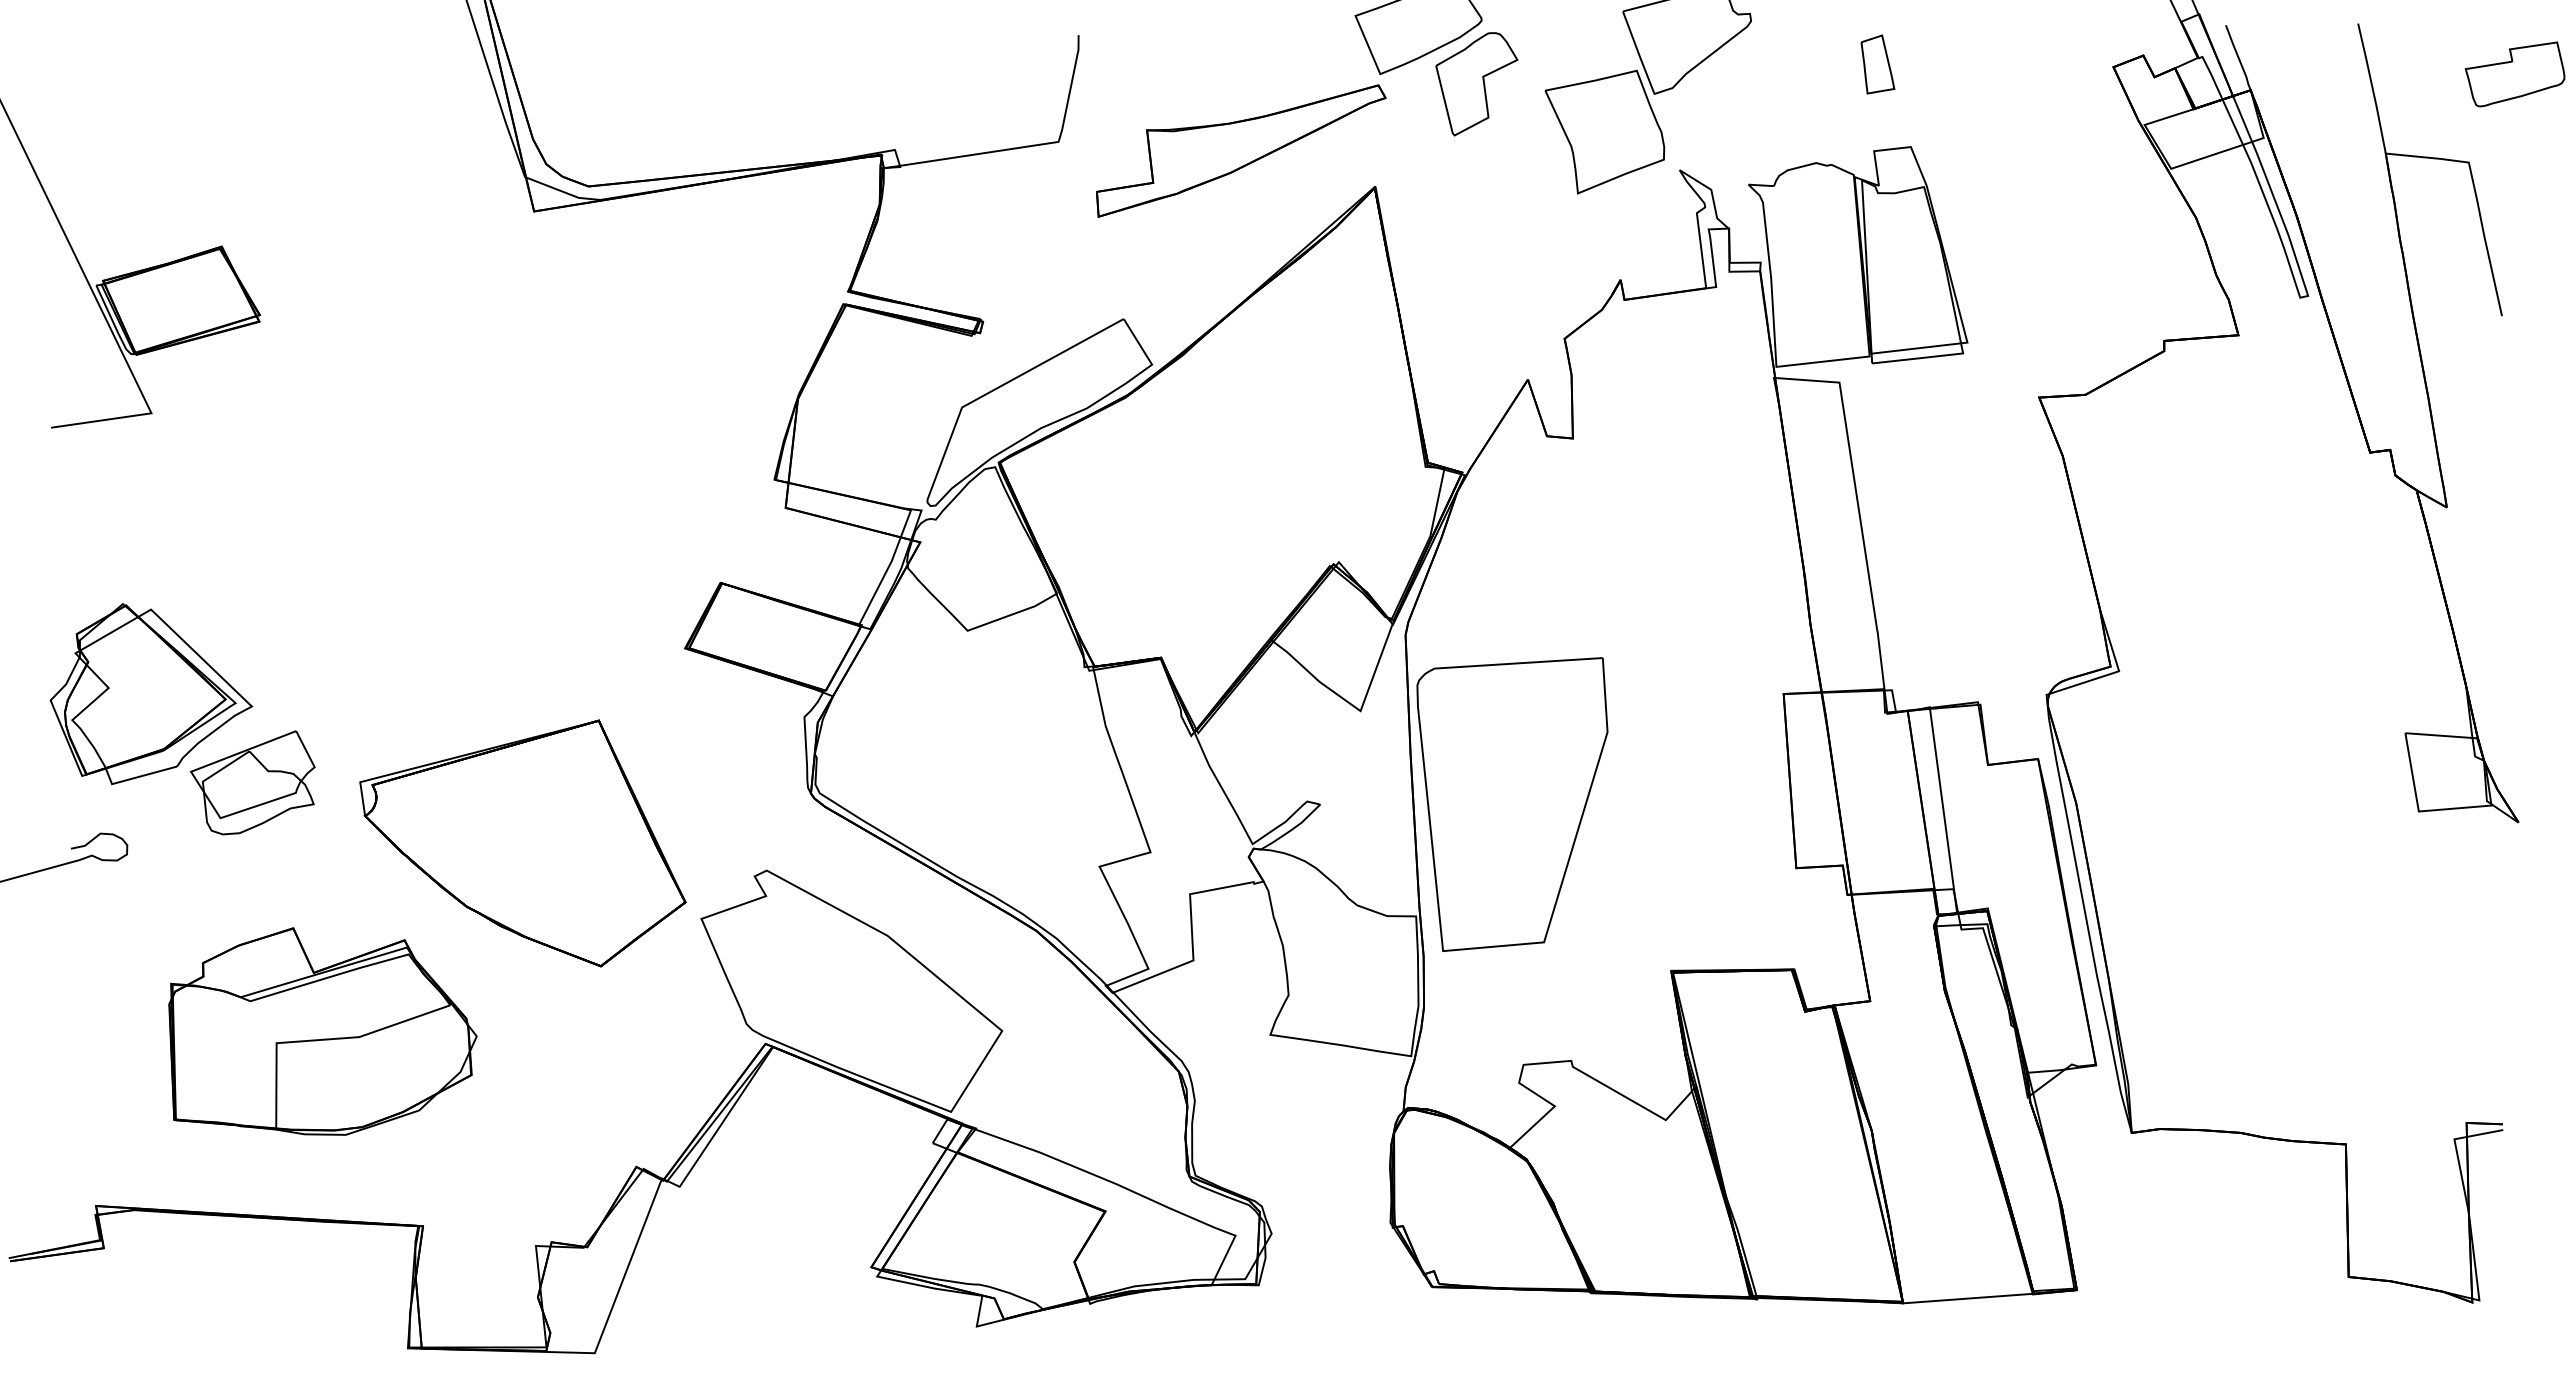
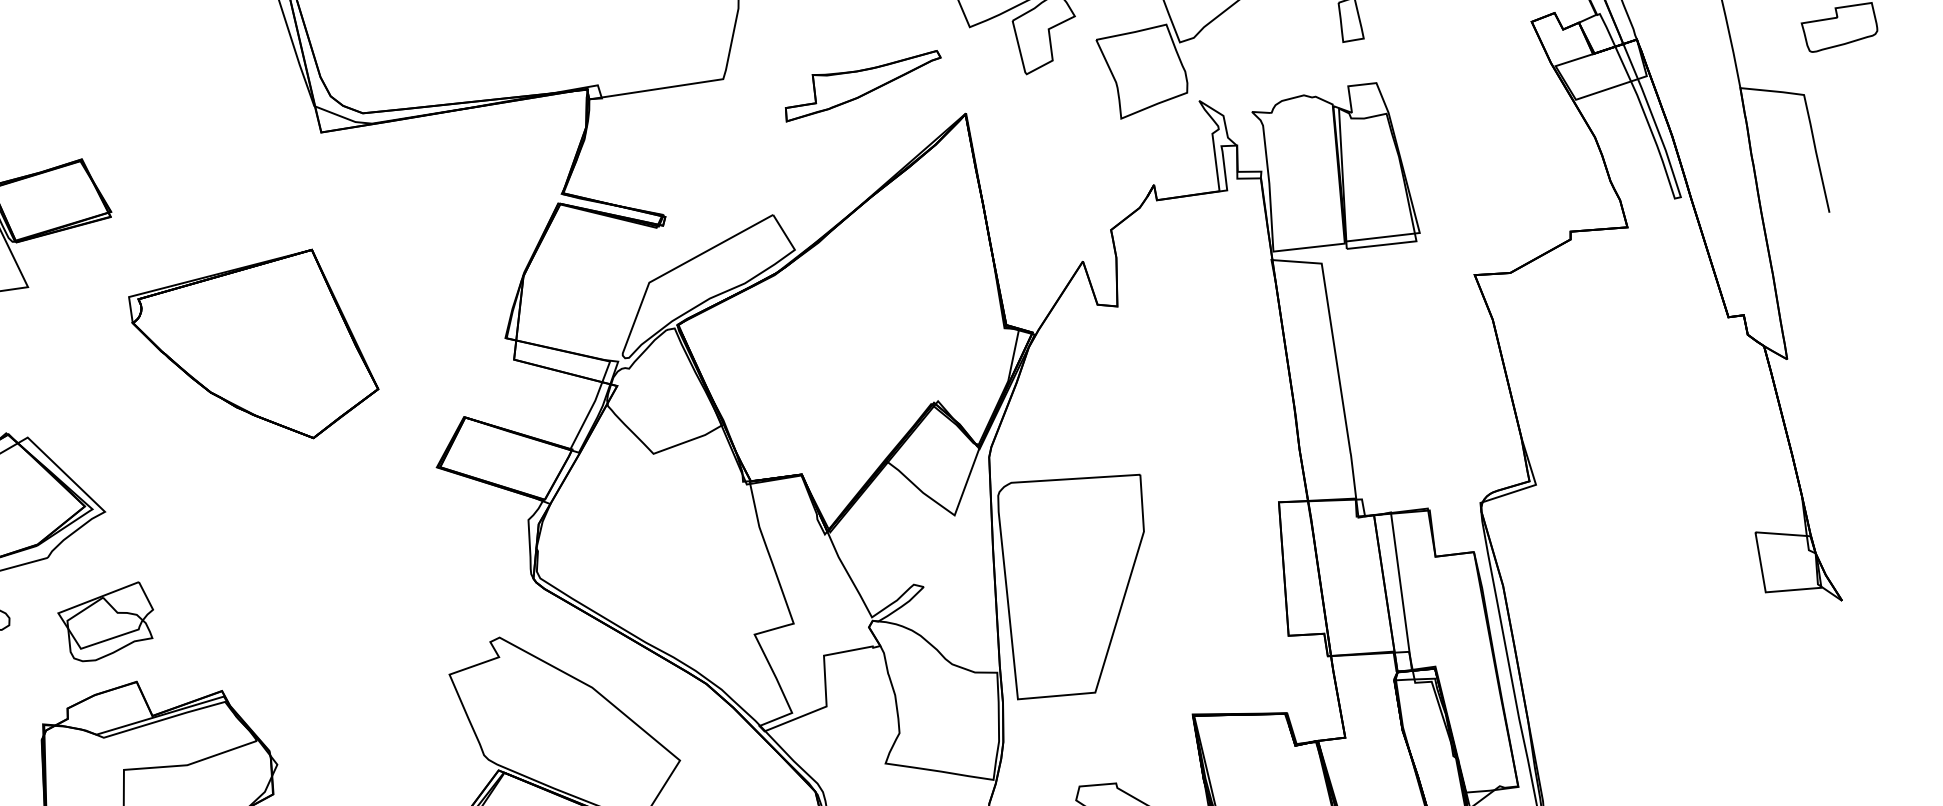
part: (1241, 150) -> (863, 85), size x0.7
part: (252, 782) -> (105, 621), moved
part: (522, 843) -> (253, 344), moved

